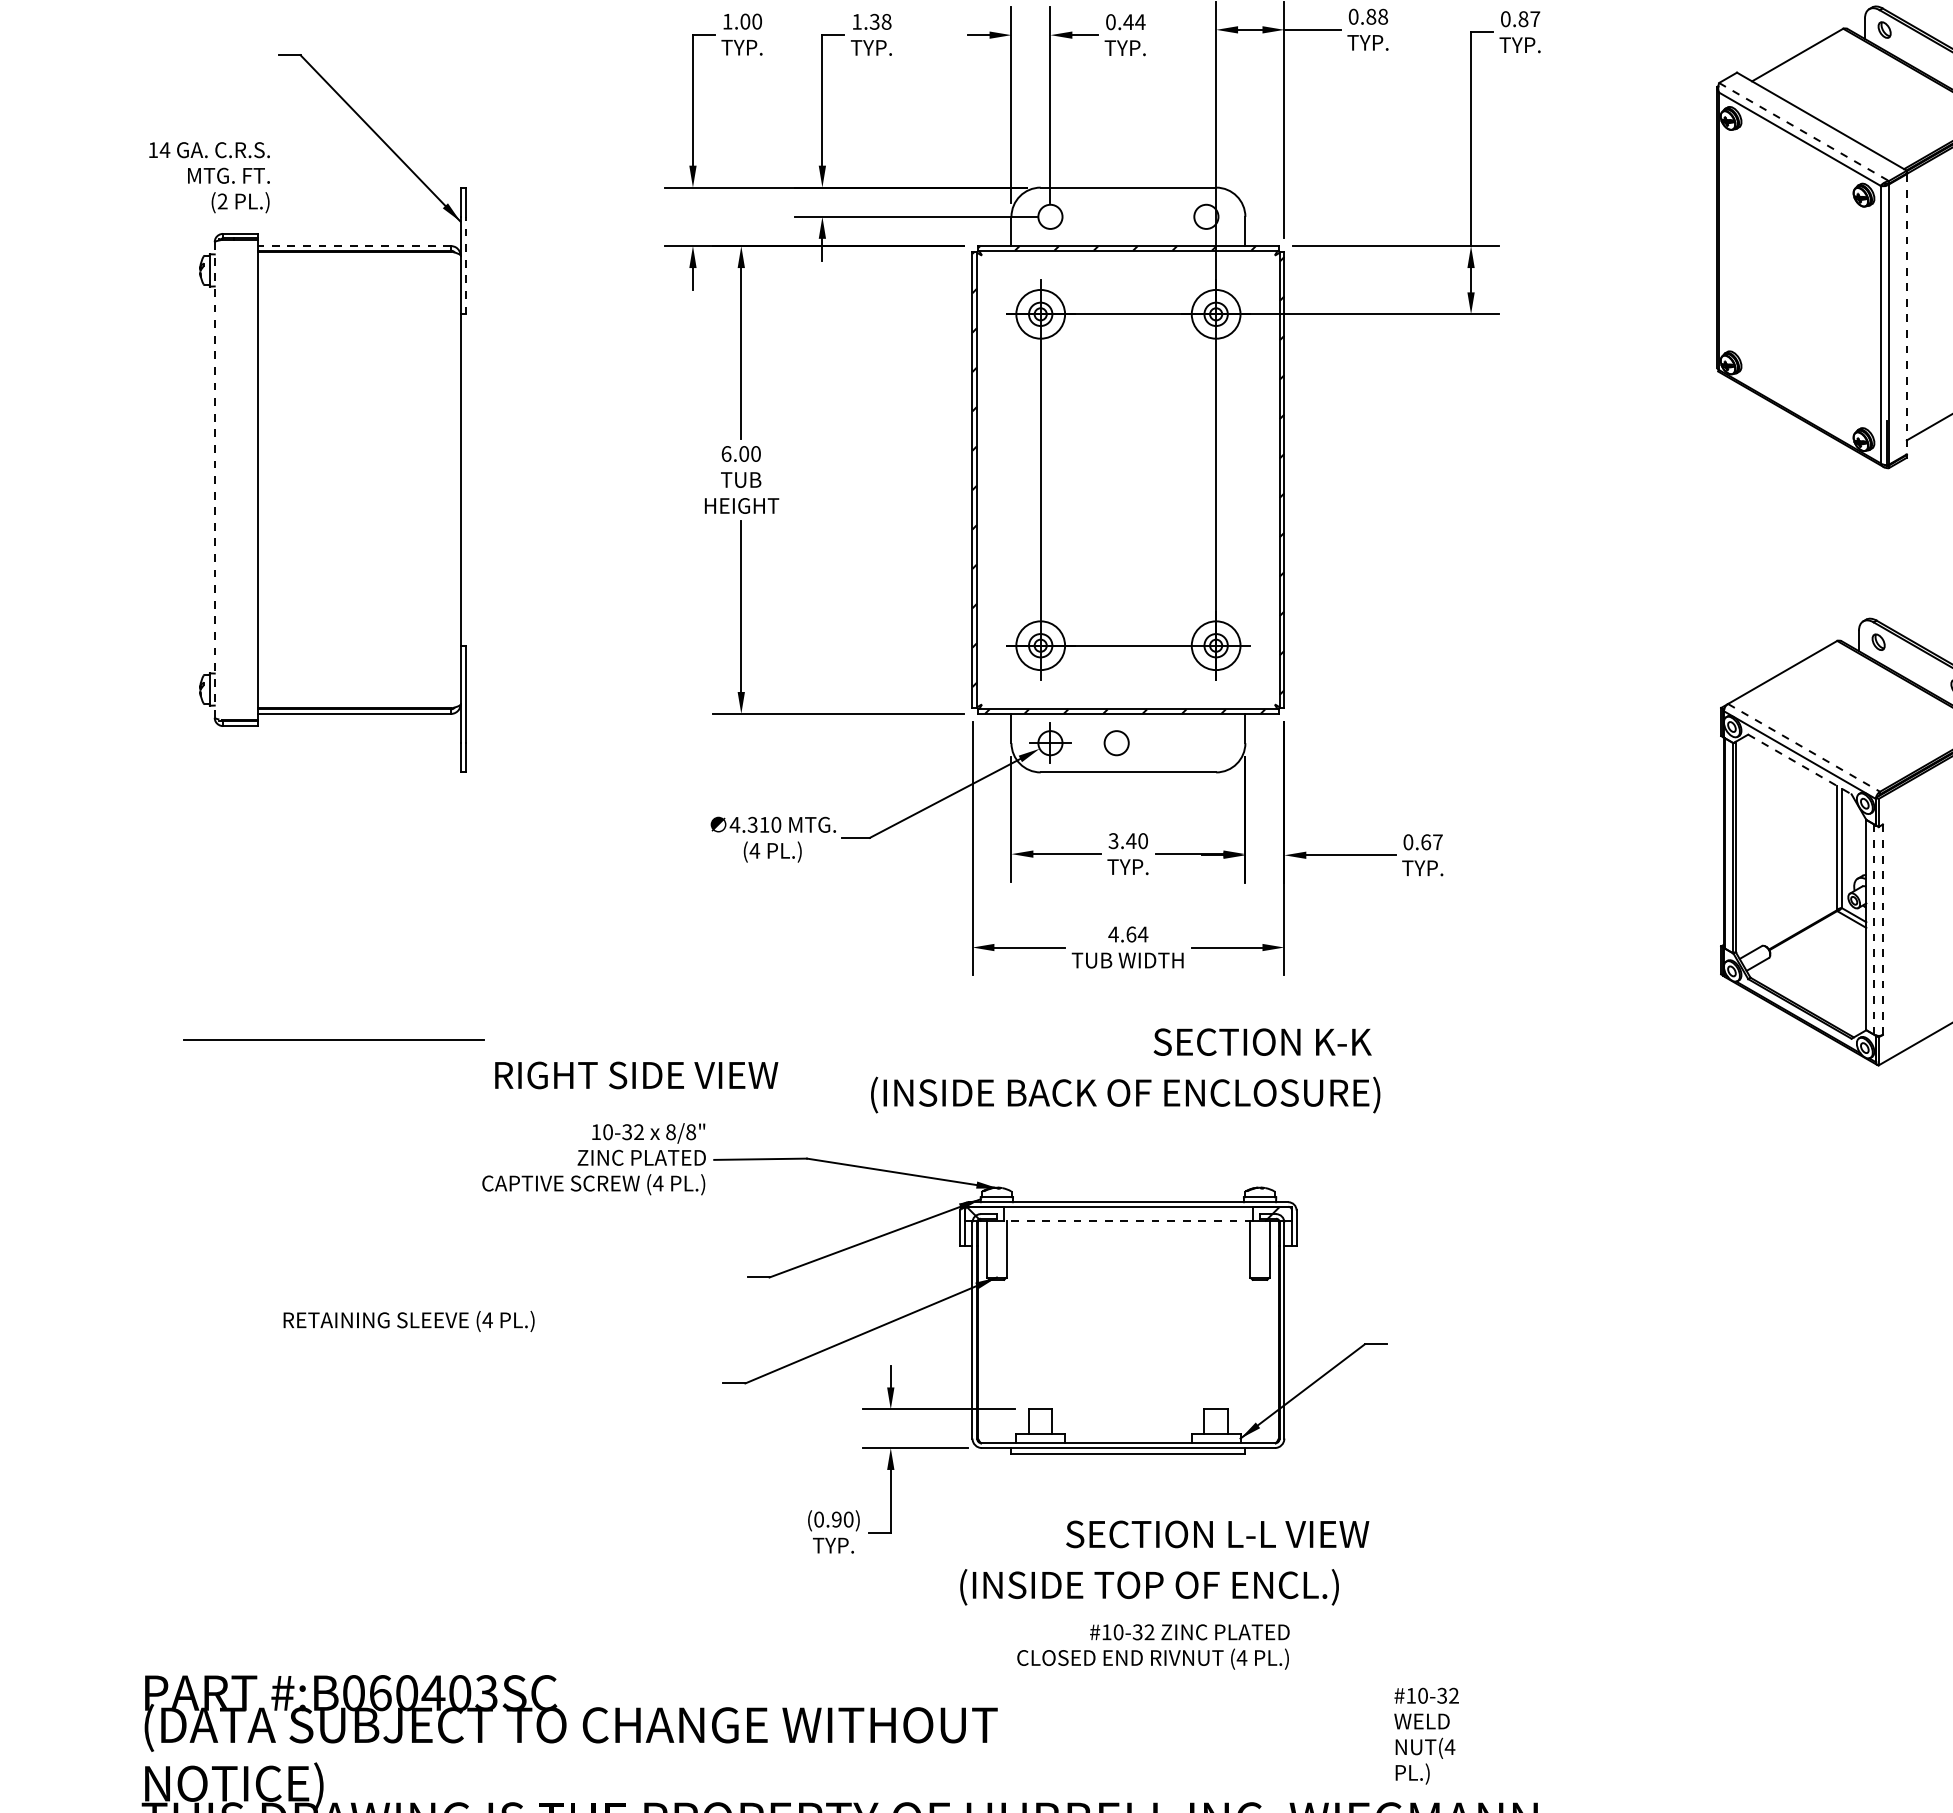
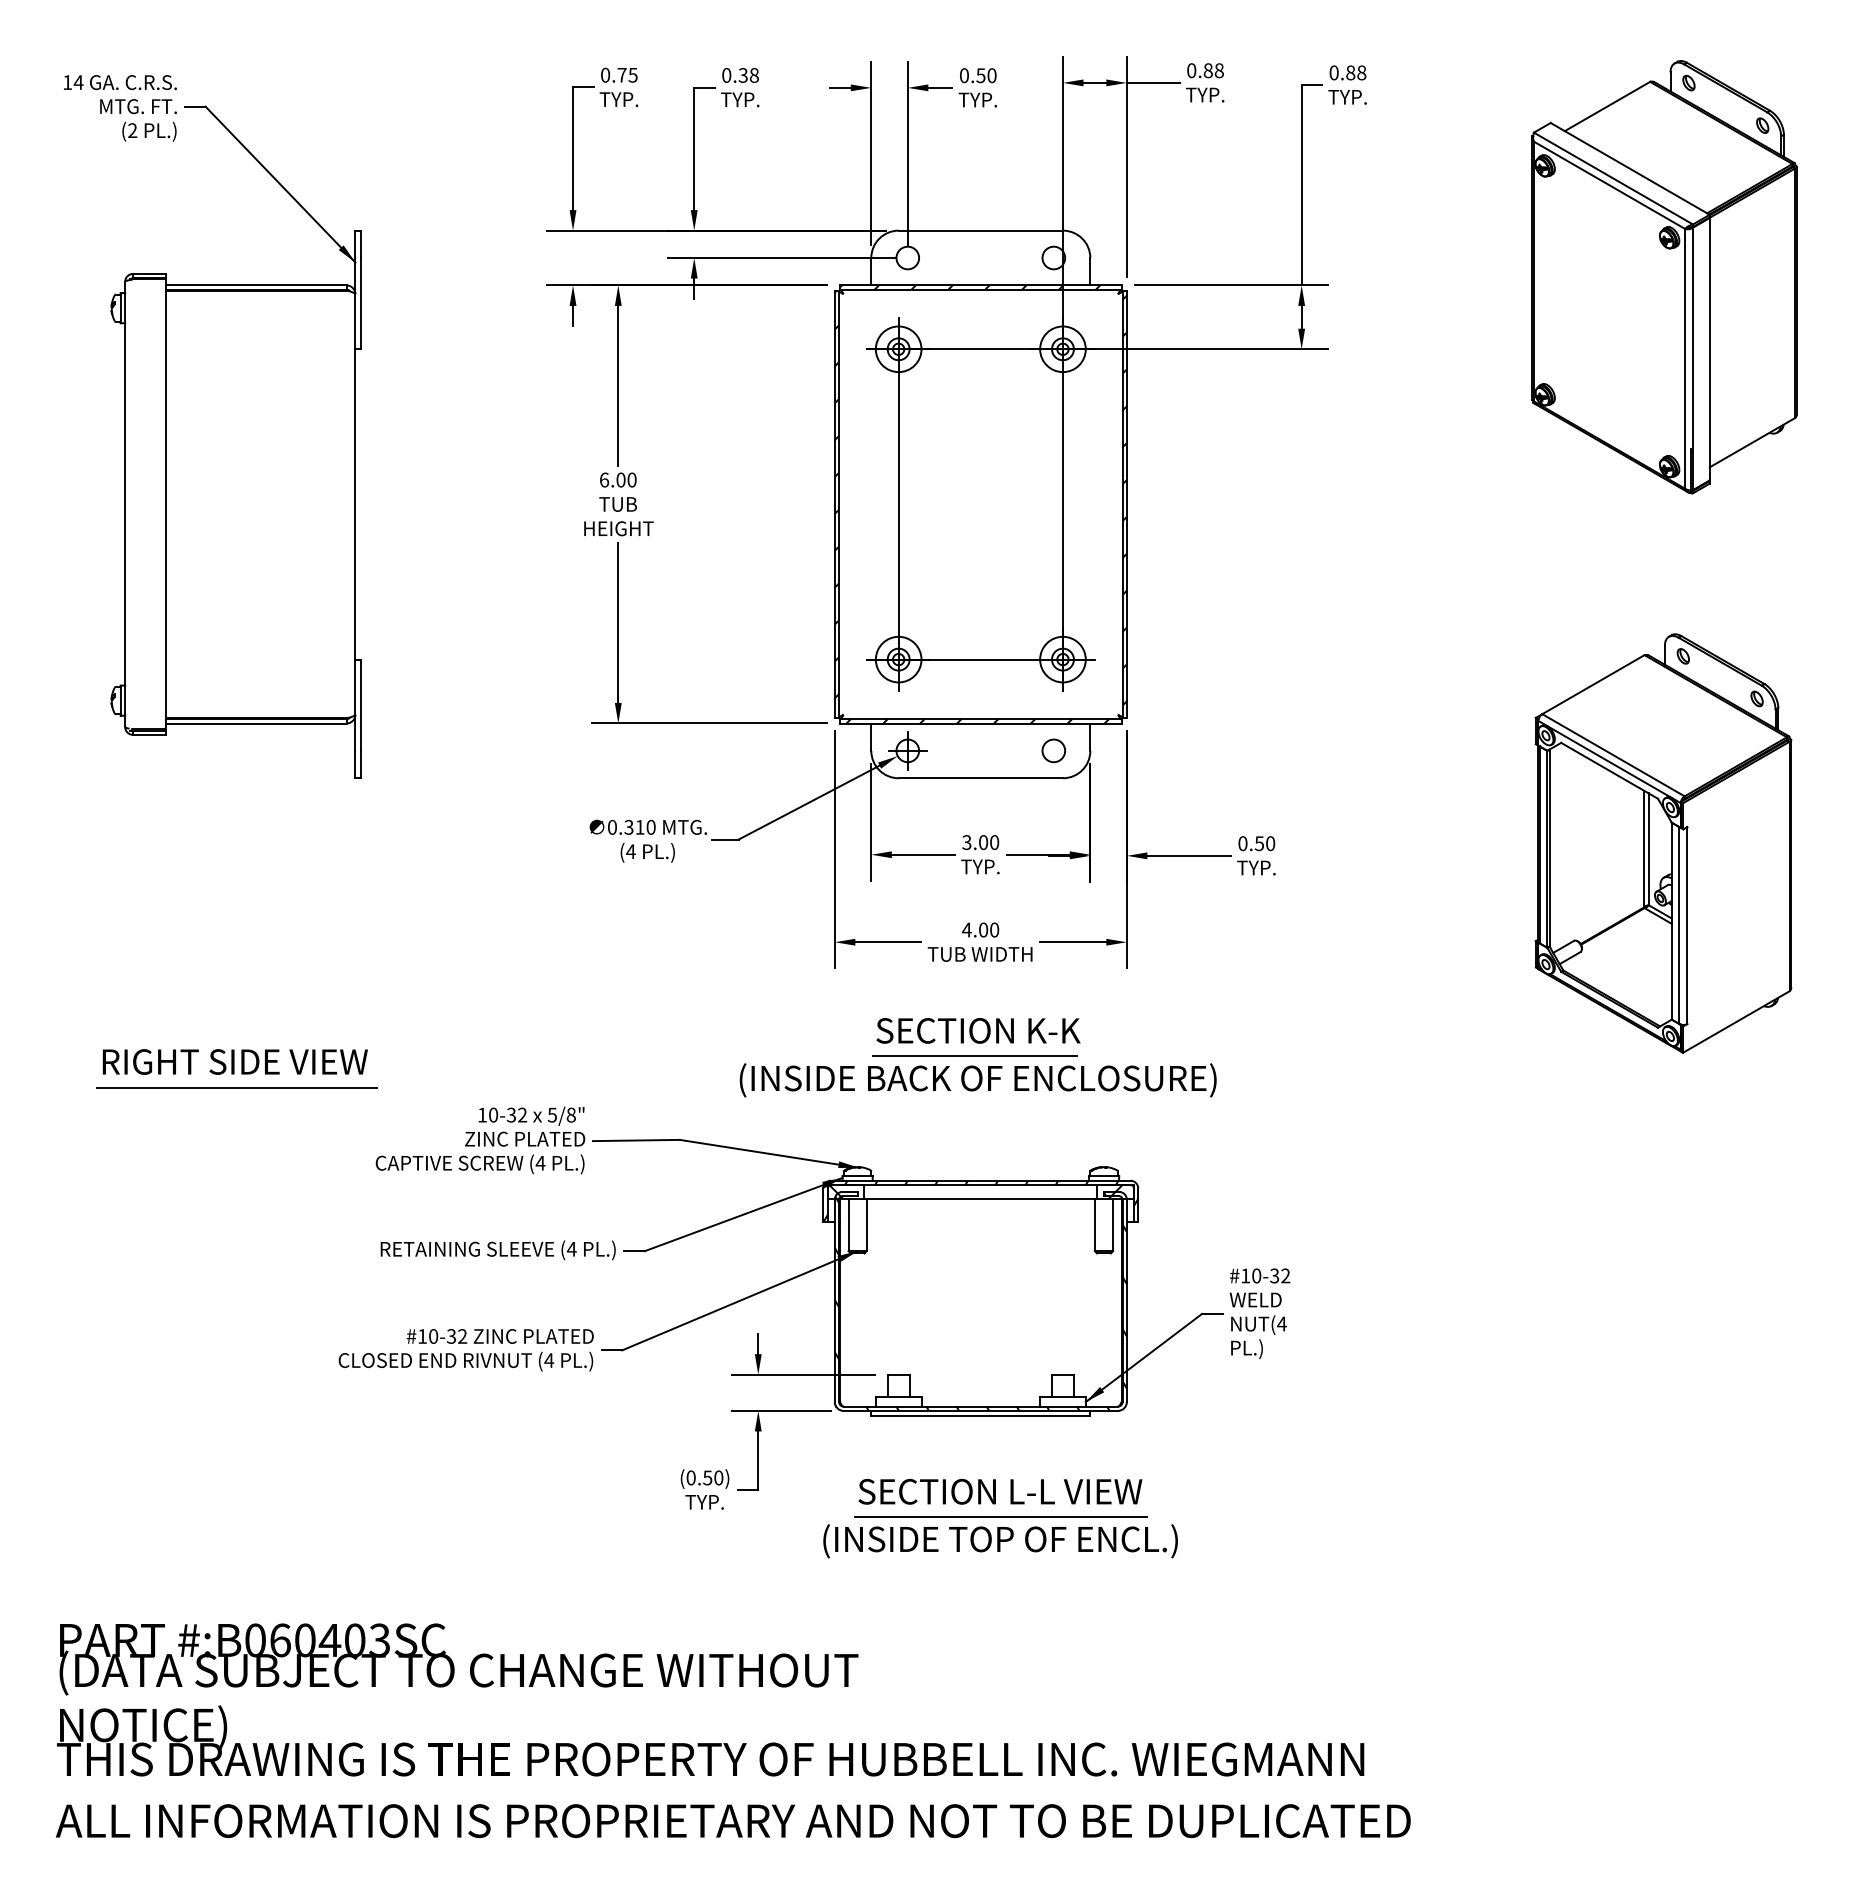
text: (1534, 18) -> (1361, 72), 0.87 -> 0.88
text: (742, 20) -> (619, 74), 1.00 -> 0.75
text: (856, 21) -> (726, 75), 1.38 -> 0.38
text: (1134, 21) -> (986, 75), 0.44 -> 0.50
line: (1804, 131) -> (1613, 178), dashed -> solid
text: (209, 177) -> (120, 108), moved
line: (353, 246) -> (255, 285), dashed -> solid
line: (465, 265) -> (360, 303), dashed -> solid
line: (1906, 314) -> (1709, 349), dashed -> solid
line: (215, 480) -> (125, 504), dashed -> solid
circle: (1116, 742) -> (1053, 750), moved
line: (1804, 748) -> (1613, 755), dashed -> solid
line: (1799, 764) -> (1609, 770), dashed -> solid
text: (735, 823) -> (612, 826), 4.310 -> 0.310
text: (1131, 841) -> (983, 842), 3.40 -> 3.00
text: (1431, 842) -> (1264, 843), 0.67 -> 0.50
line: (1874, 929) -> (1679, 925), dashed -> solid
line: (1883, 930) -> (1687, 926), dashed -> solid
text: (1137, 933) -> (989, 929), 4.64 -> 4.00
line: (333, 1039) -> (236, 1087), moved
text: (1262, 1041) -> (978, 1030), moved
line: (1121, 1069) -> (974, 1056), added
text: (635, 1074) -> (234, 1061), moved
text: (671, 1131) -> (552, 1114), 8/8" -> 5/8"
line: (1128, 1221) -> (980, 1198), dashed -> solid
hatch: (1128, 1223) -> (980, 1200), added
text: (408, 1321) -> (497, 1250), moved
hatch: (1128, 1331) -> (980, 1301), added
text: (836, 1519) -> (707, 1477), (0.90) -> (0.50)
text: (1217, 1534) -> (1000, 1491), moved
line: (1149, 1561) -> (1000, 1517), added
text: (1152, 1647) -> (465, 1350), moved
text: (1426, 1735) -> (1259, 1313), moved

